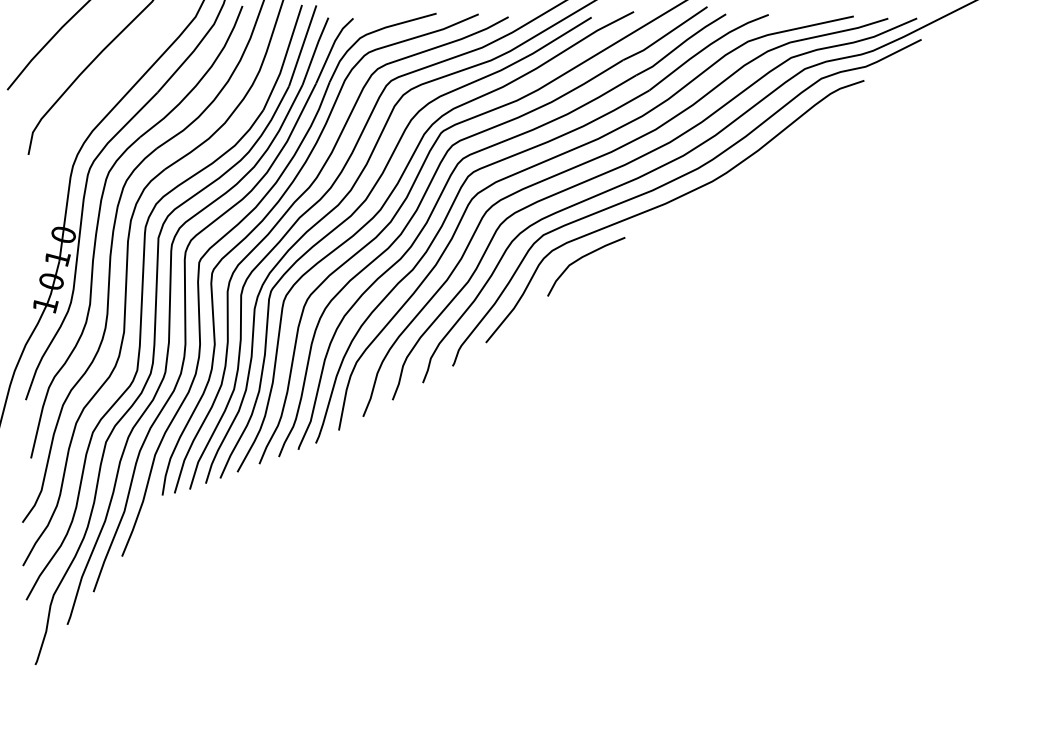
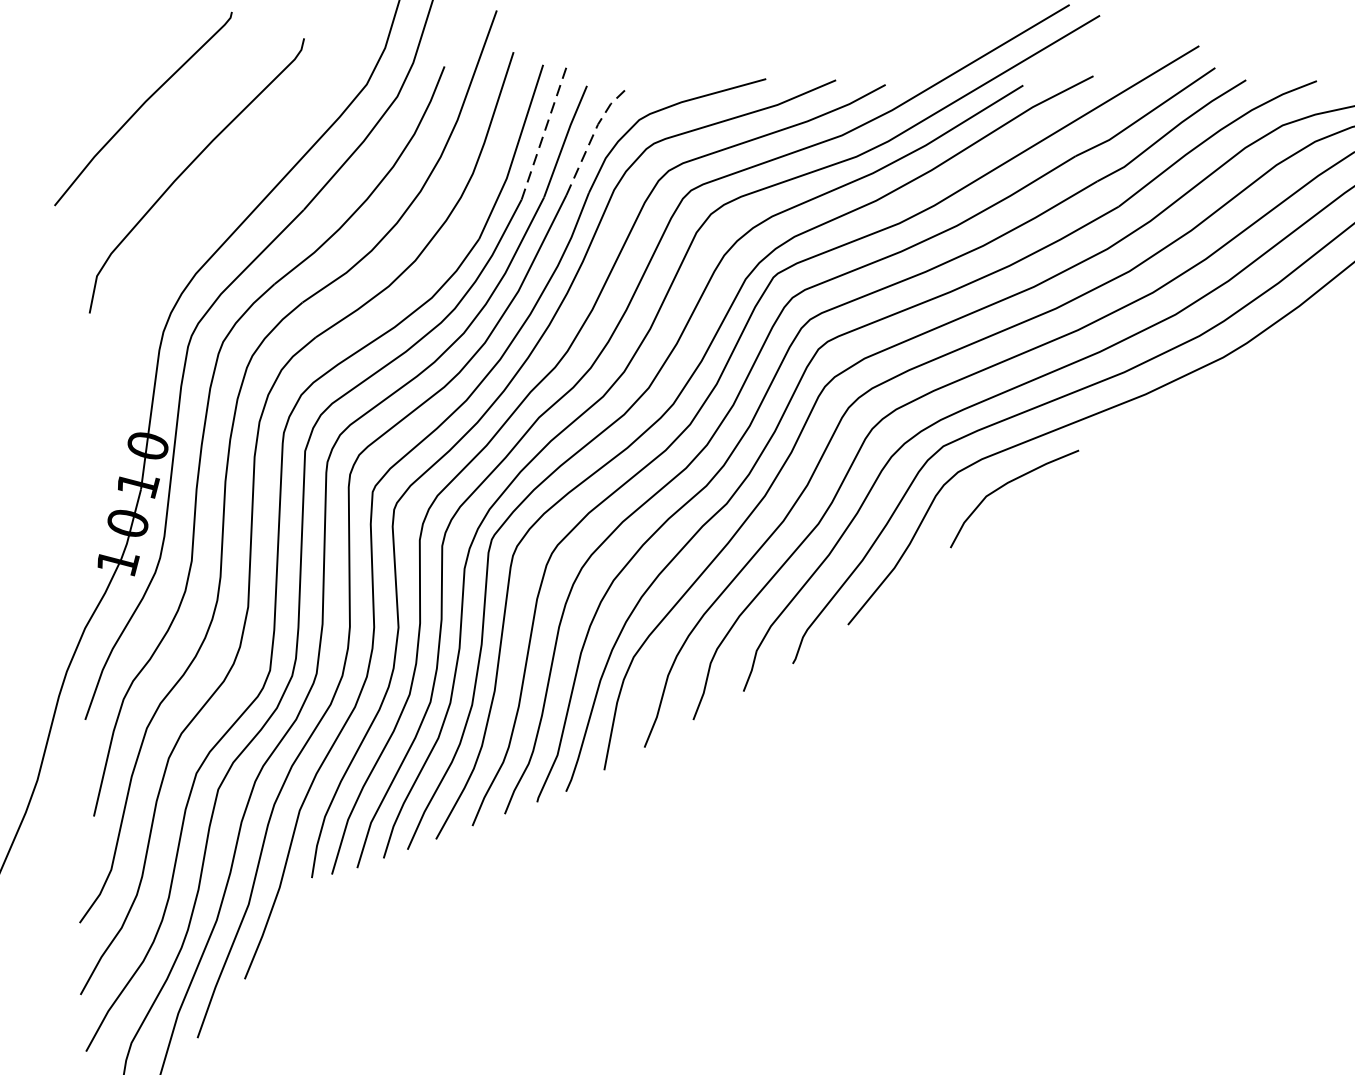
line: (302, 45) -> (543, 131), solid -> dashed
line: (332, 47) -> (593, 135), solid -> dashed

